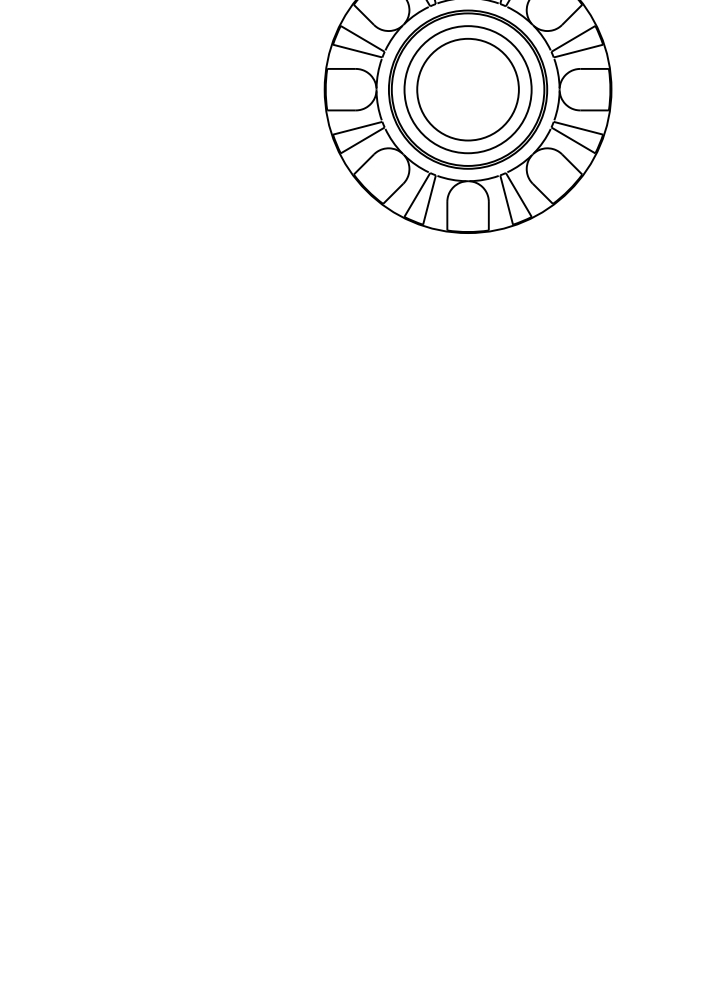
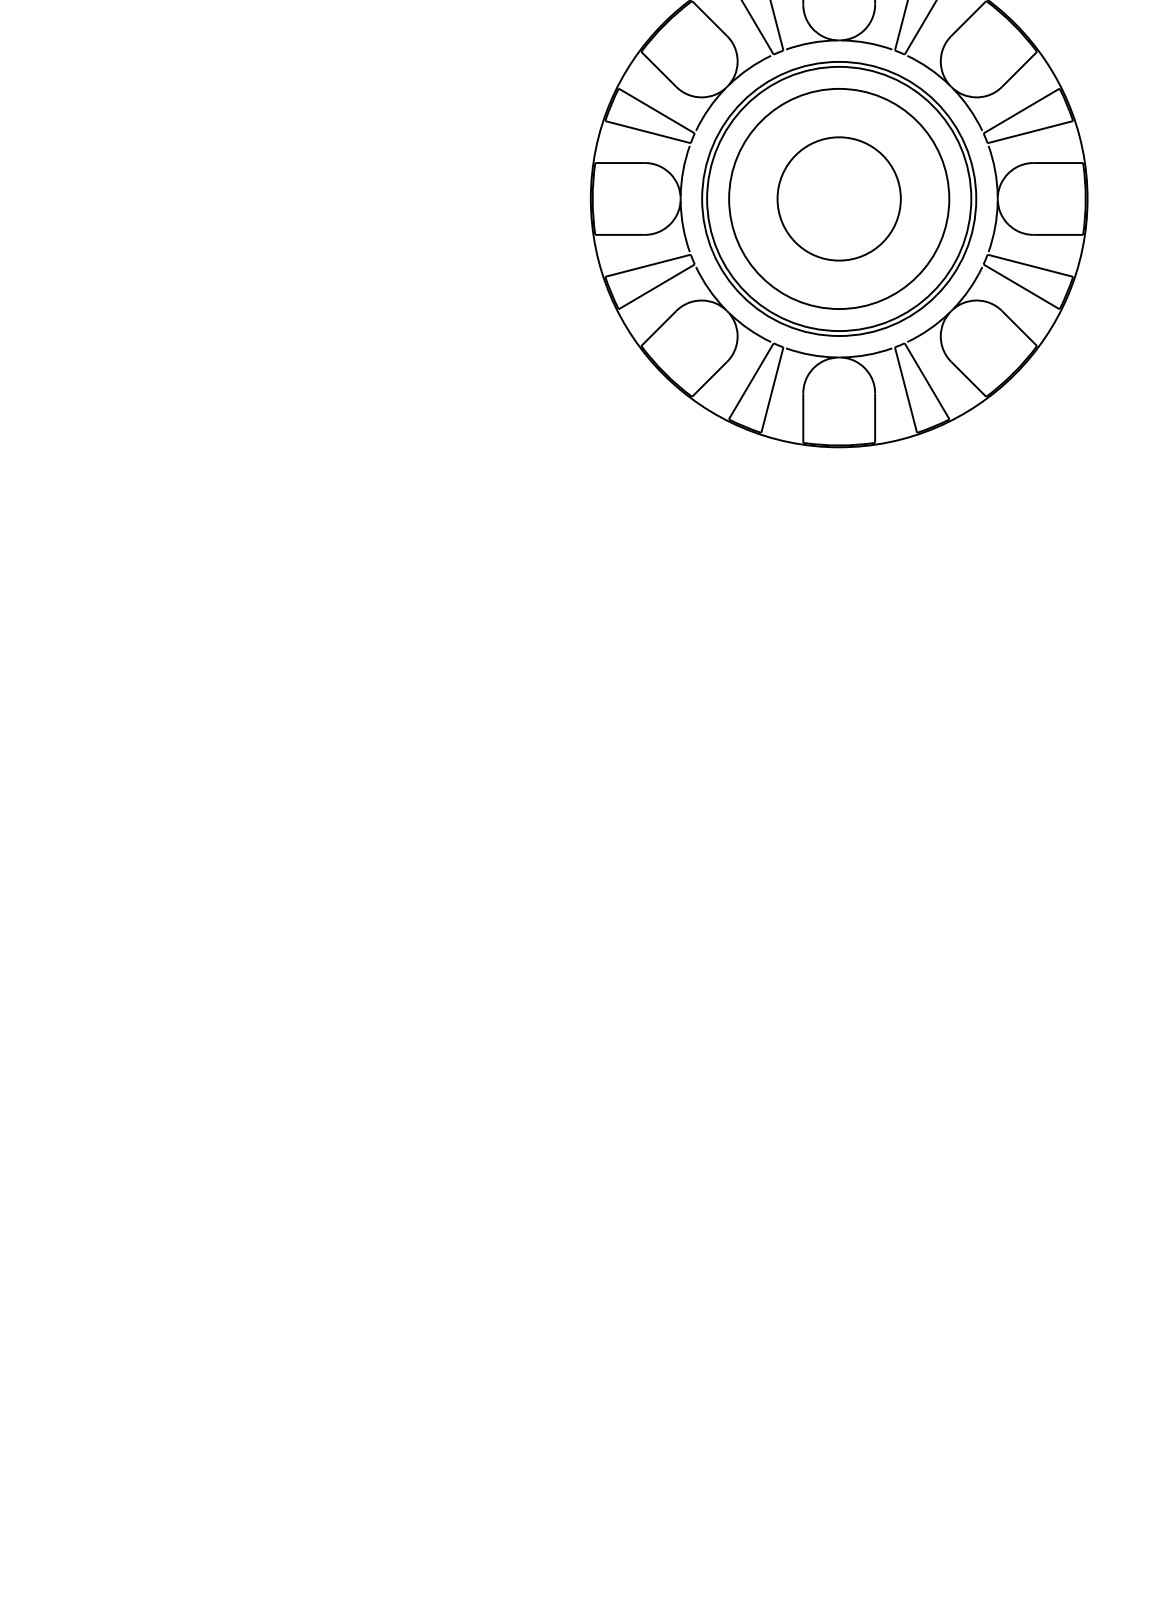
circle: (467, 89) -> (838, 198), size x0.7

